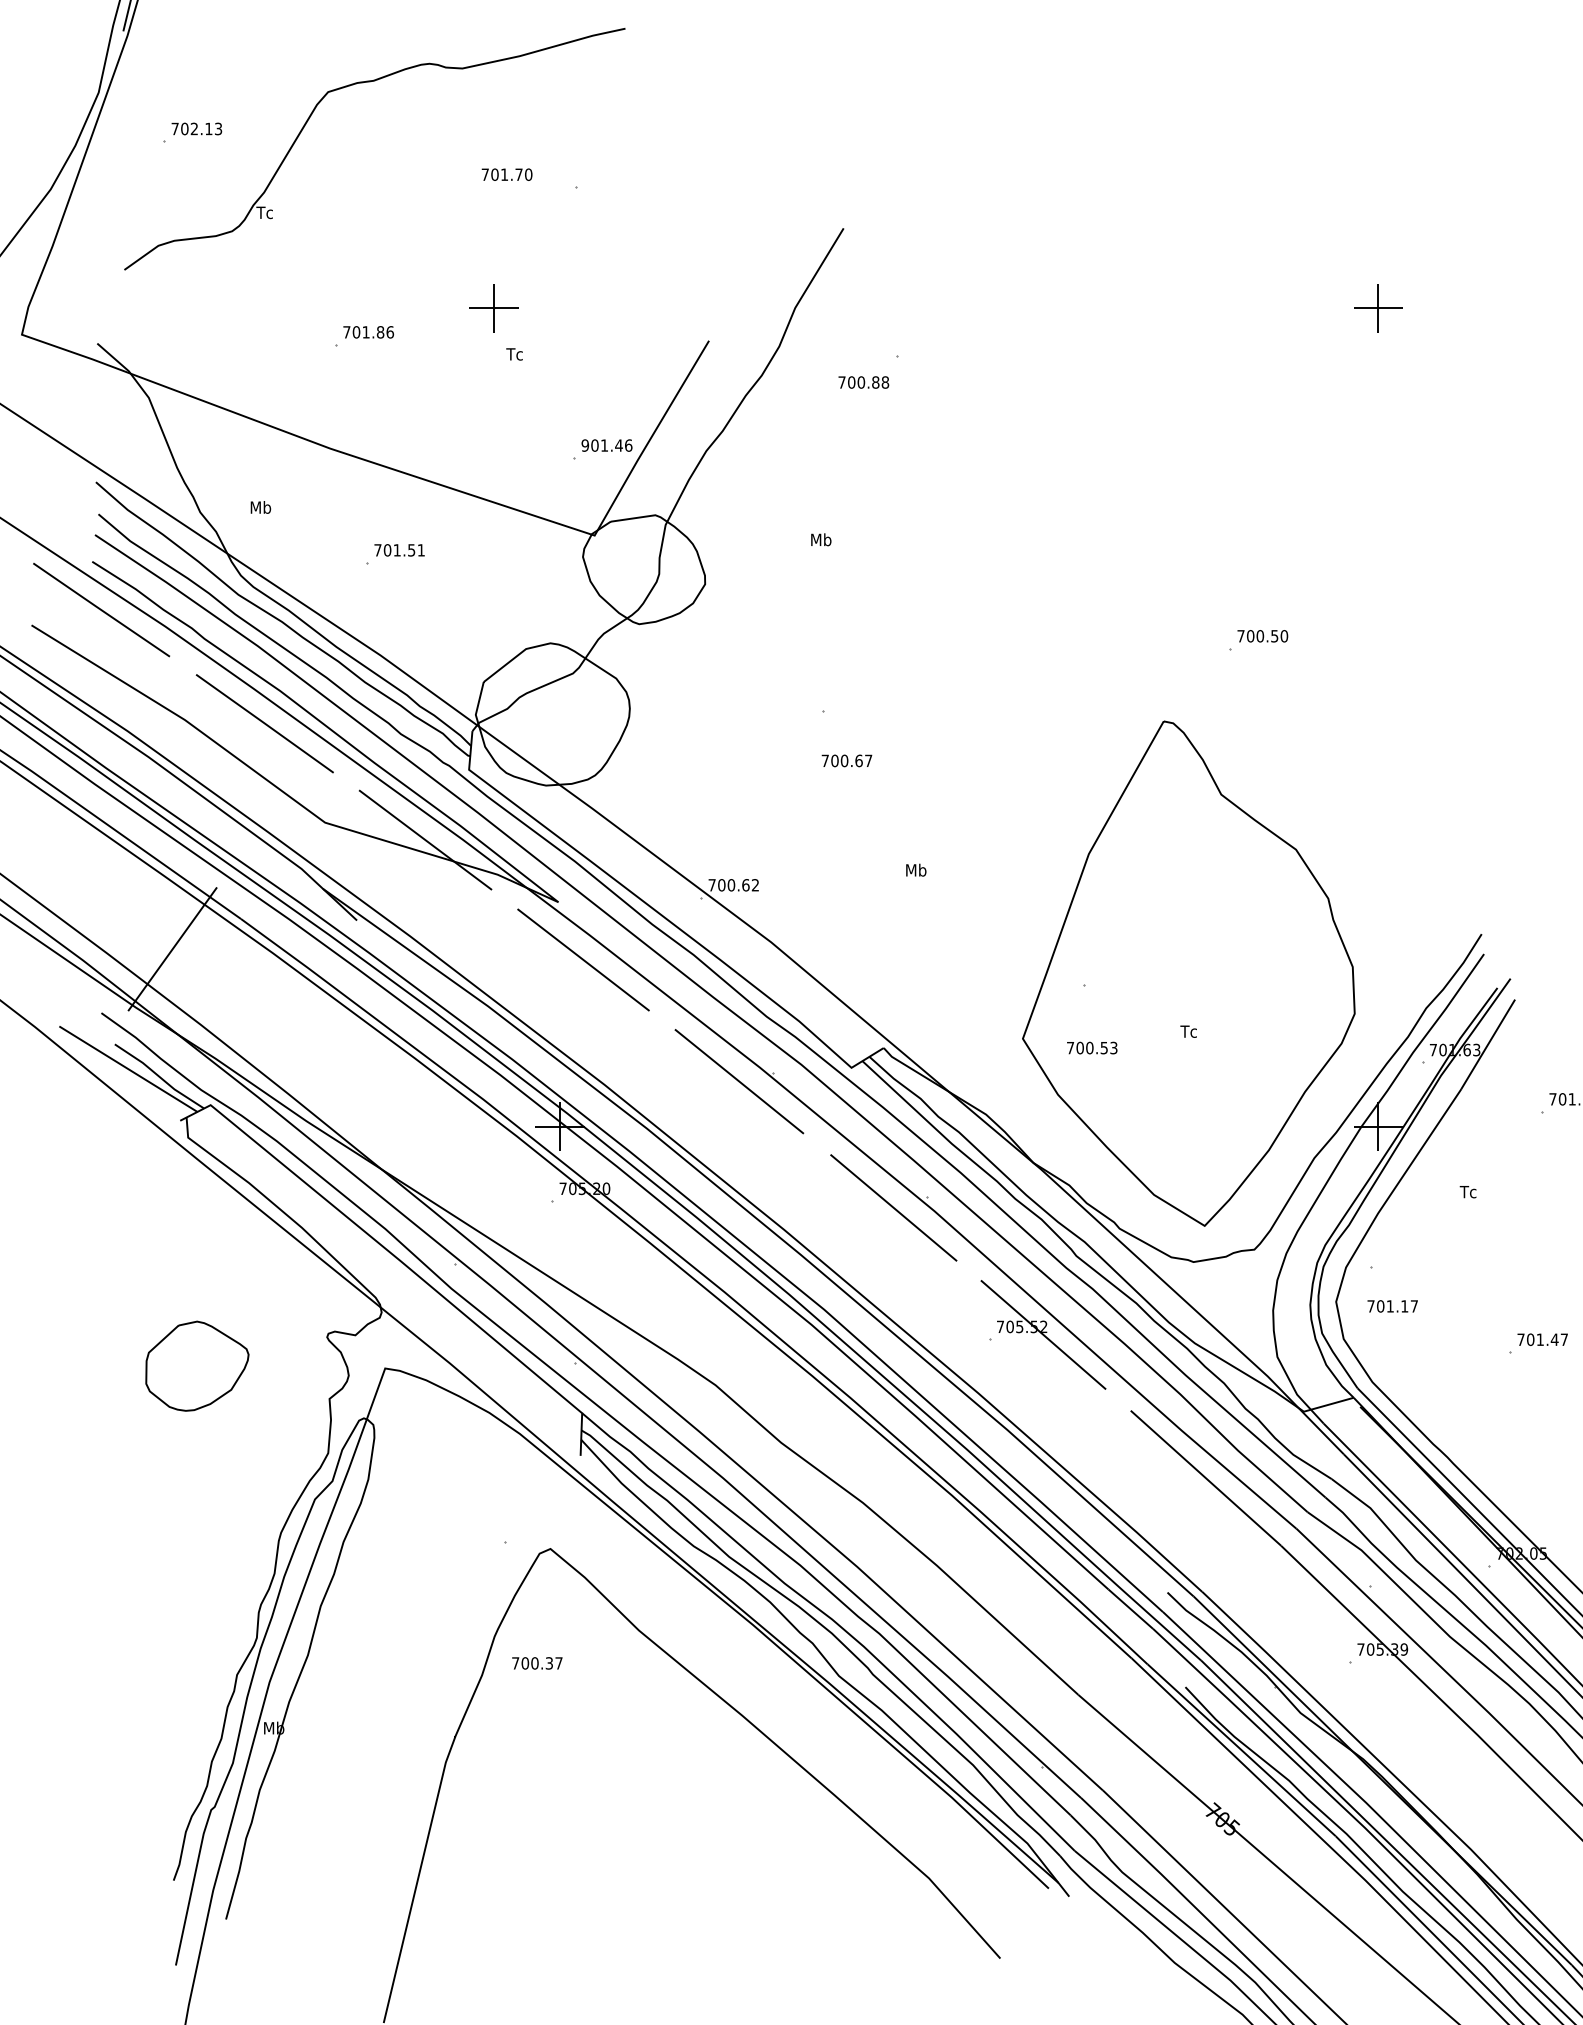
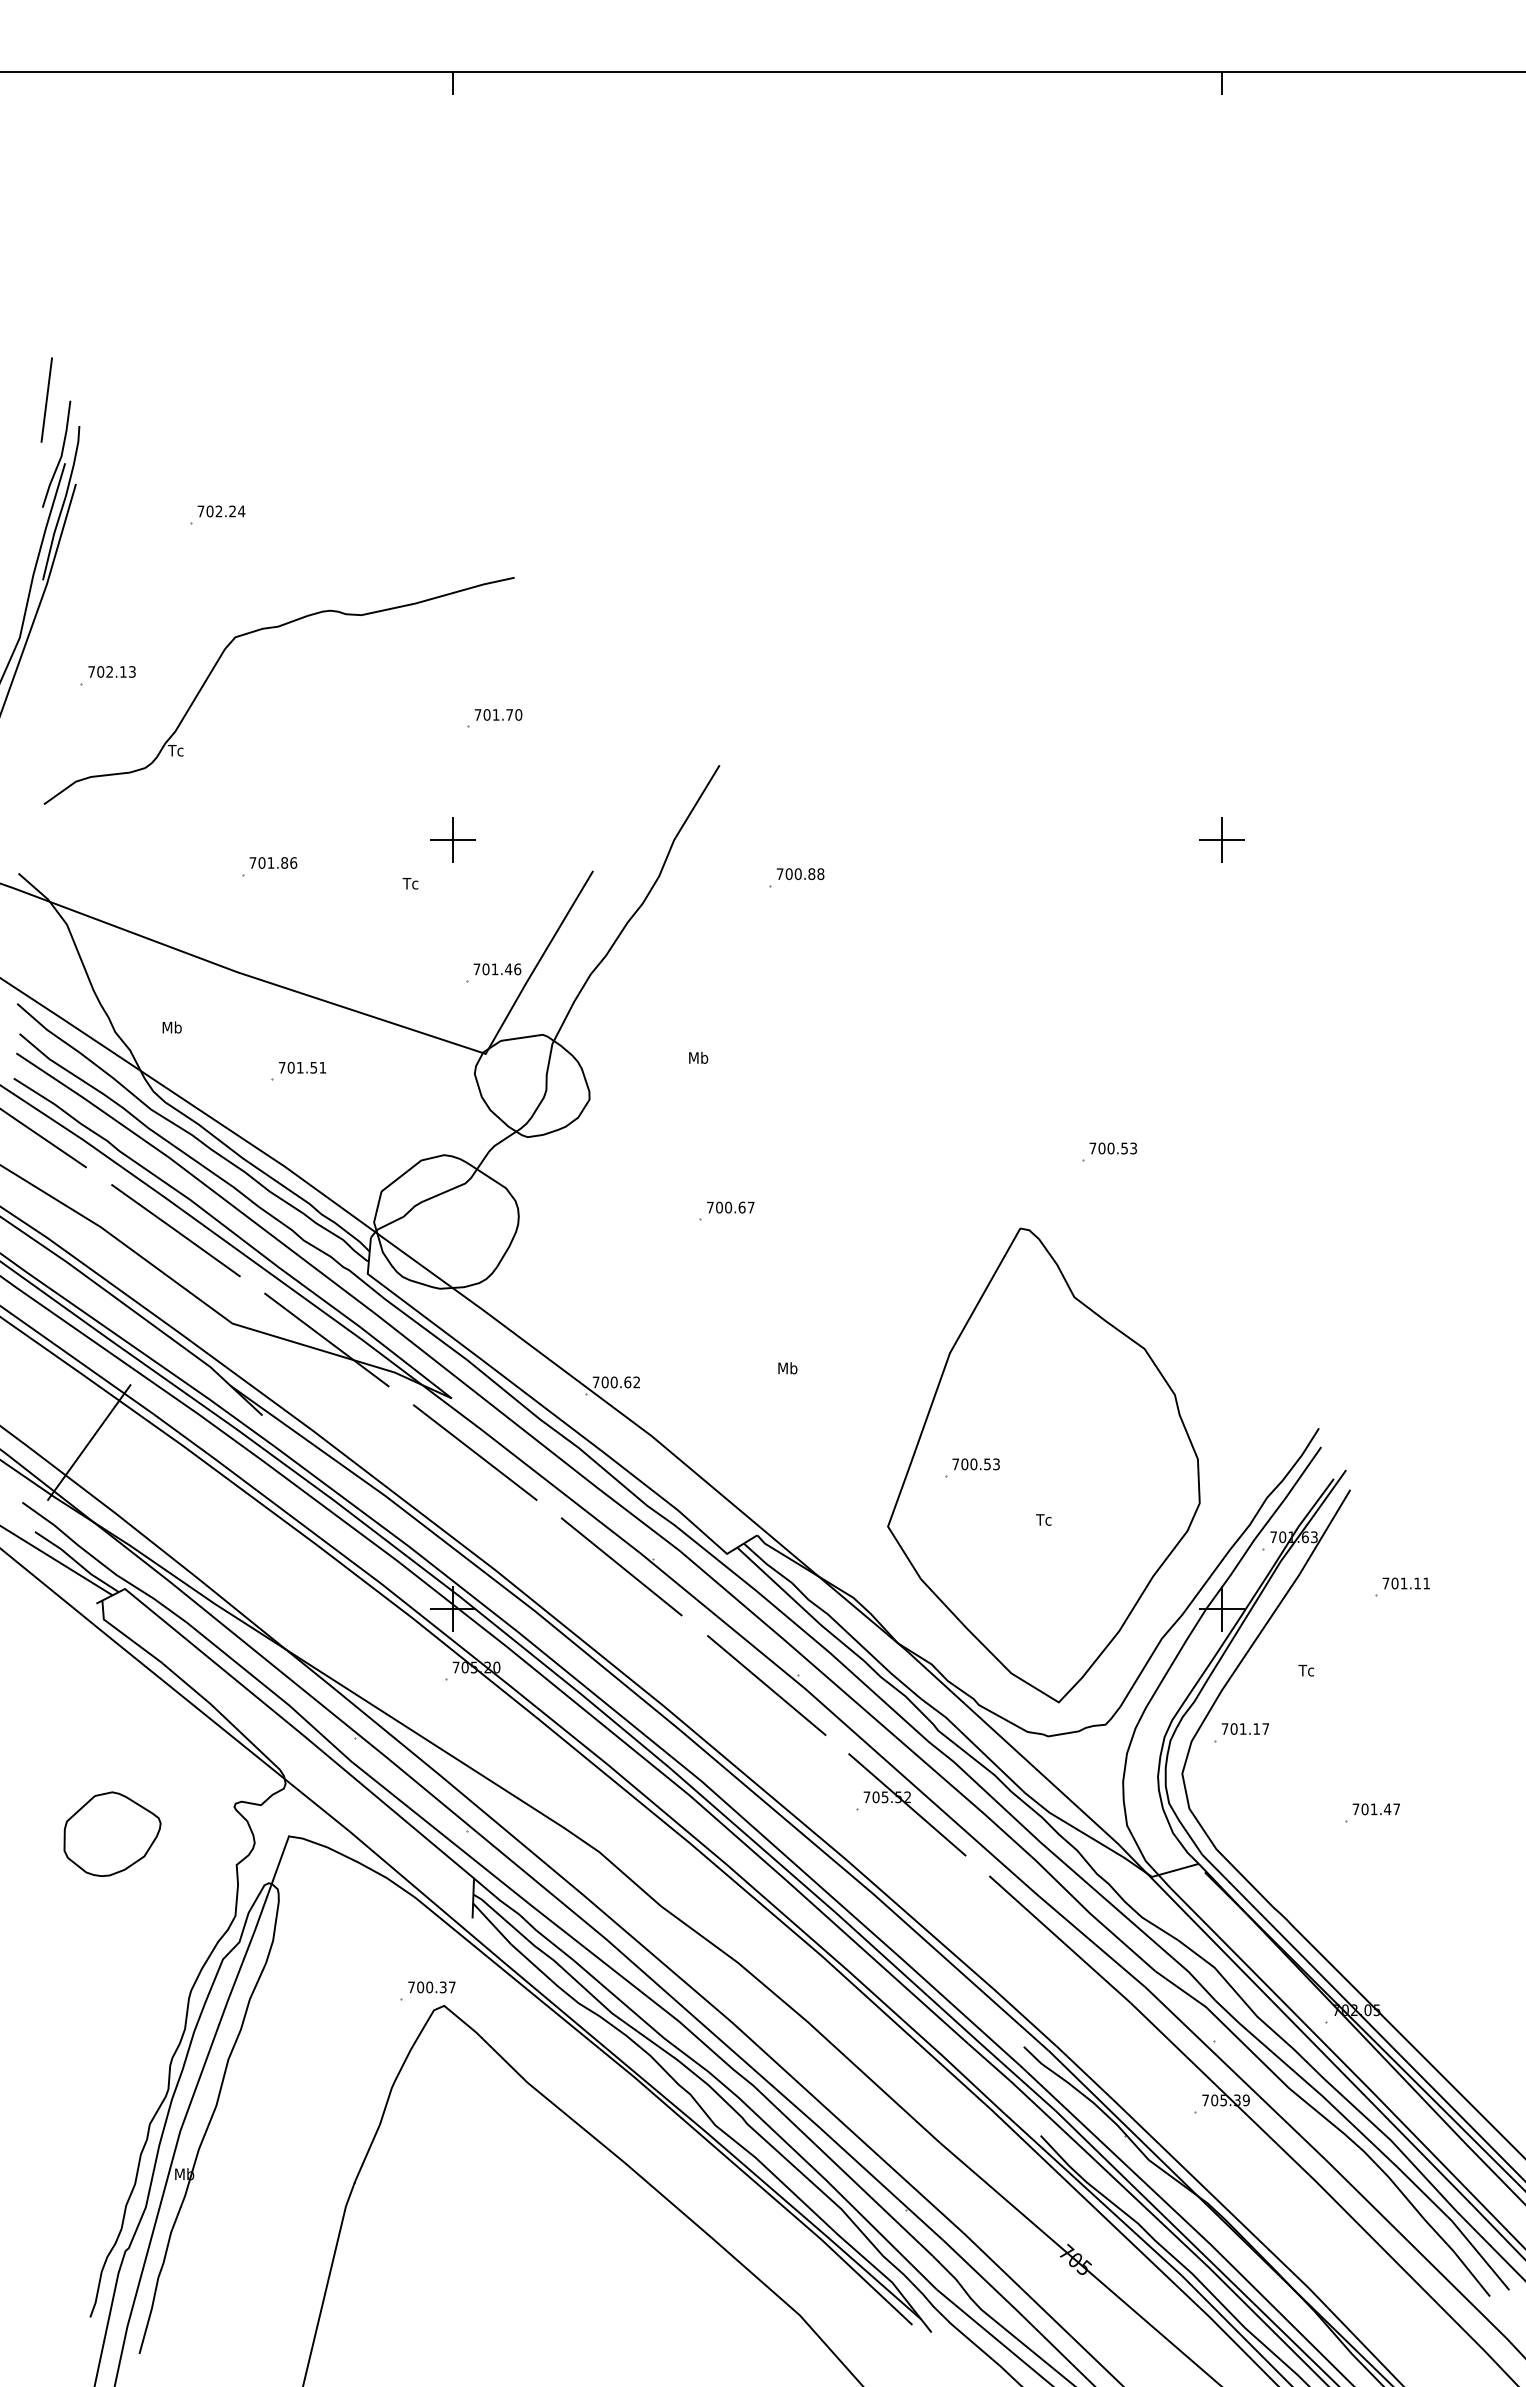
text: (507, 174) -> (498, 714), moved
part: (493, 307) -> (452, 839), moved
text: (863, 381) -> (800, 873), moved
text: (584, 445) -> (476, 969), 901.46 -> 701.46
text: (1284, 636) -> (1133, 1148), 700.50 -> 700.53
text: (846, 760) -> (730, 1207), moved
text: (1091, 1048) -> (975, 1464), moved
text: (1392, 1305) -> (1245, 1728), moved
text: (536, 1663) -> (431, 1987), moved

